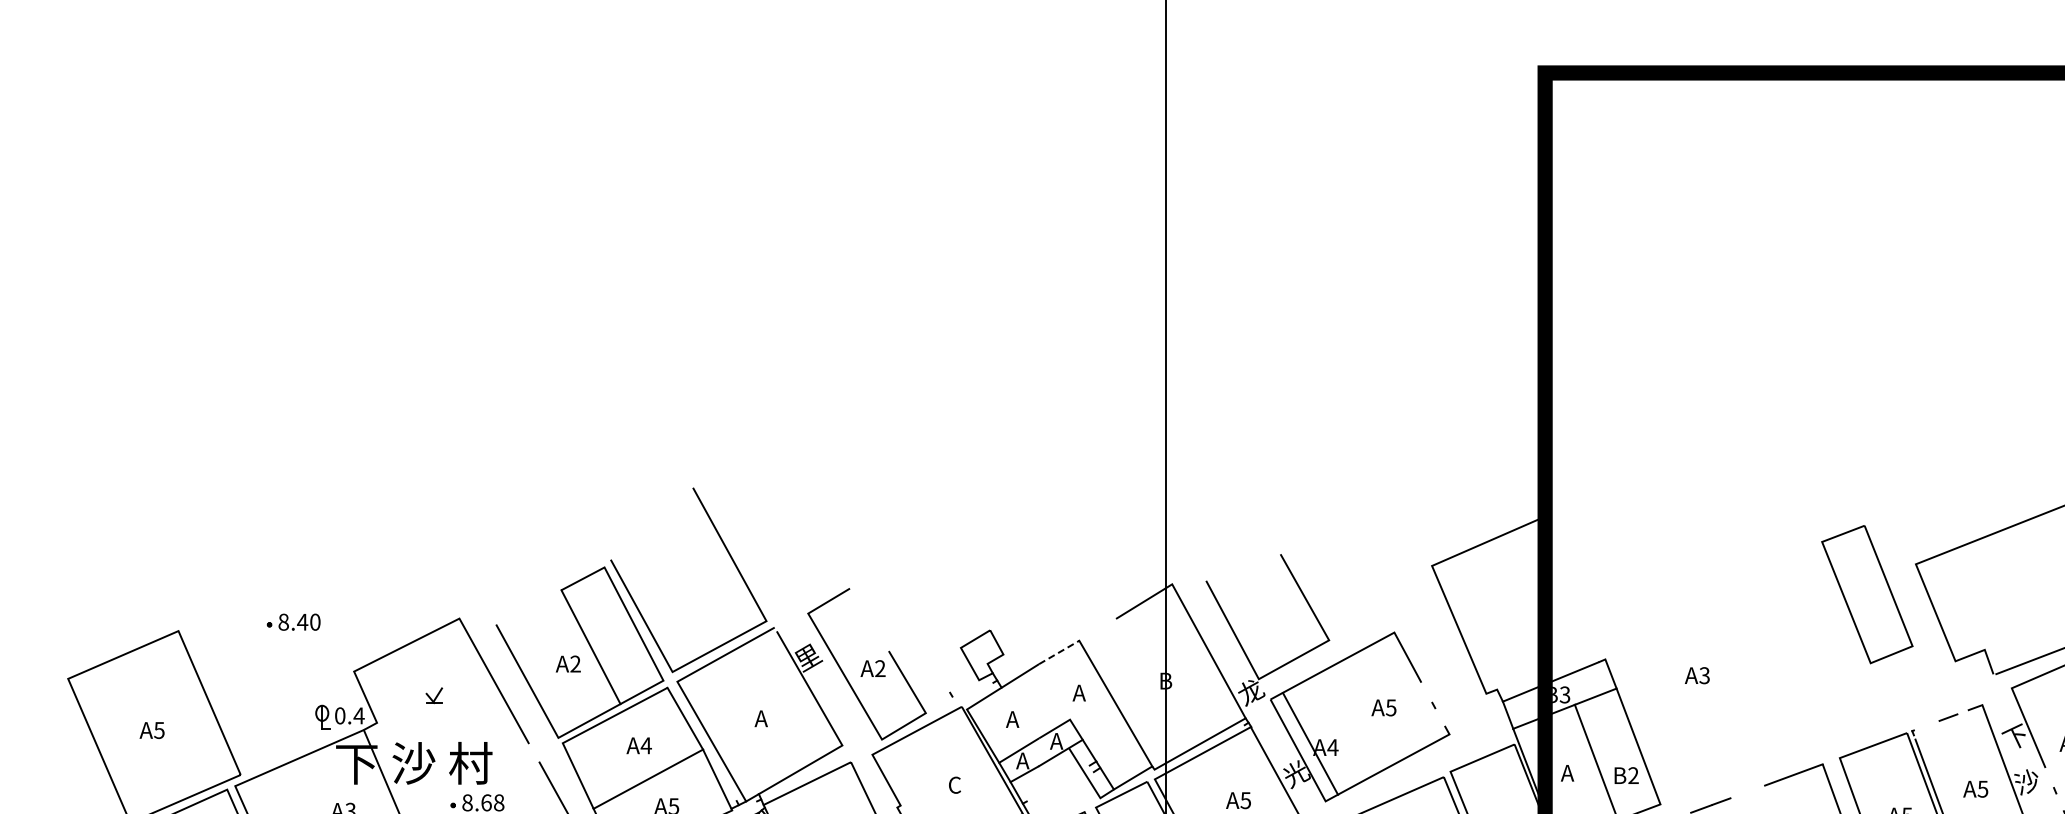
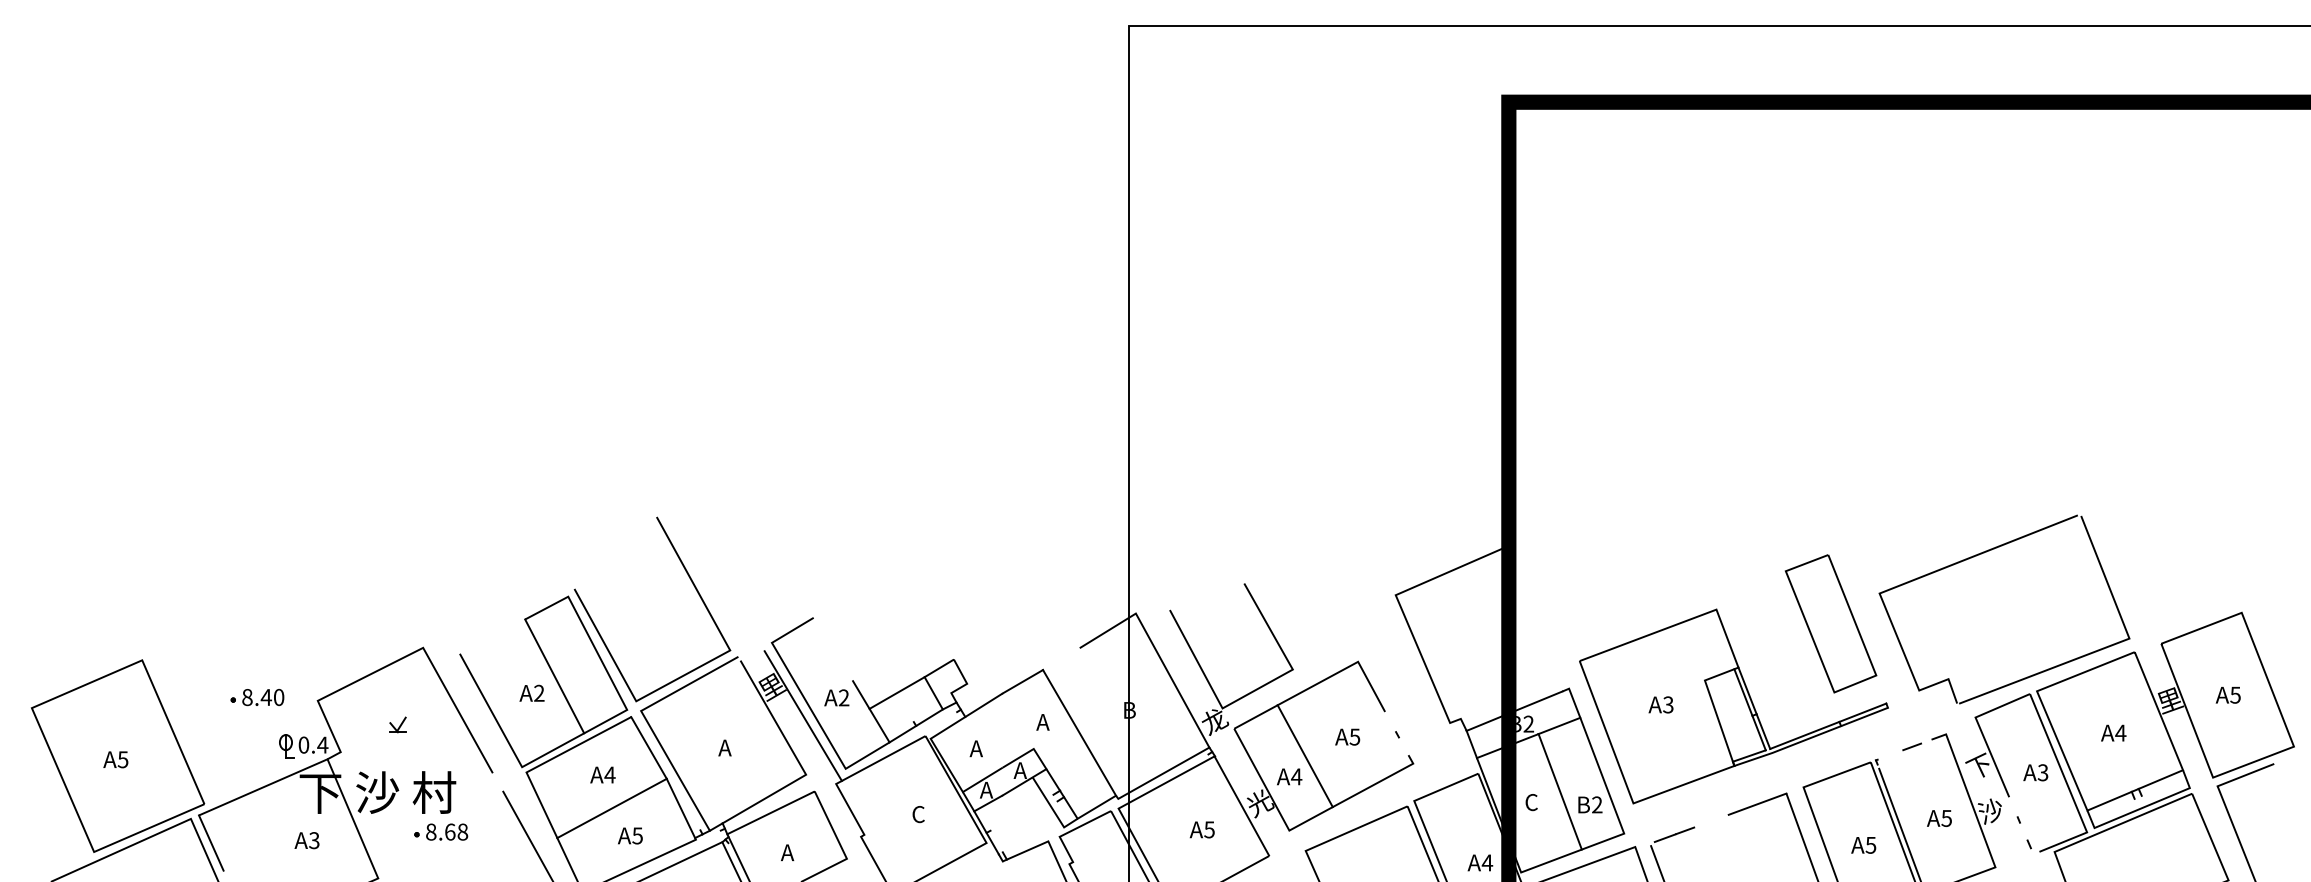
part: (293, 622) -> (257, 697), moved
line: (1059, 652) -> (1023, 681), dashed -> solid
line: (932, 663) -> (896, 692), added
part: (1769, 677) -> (1733, 706), added
line: (838, 686) -> (802, 715), added
text: (1564, 695) -> (1528, 724), B3 -> B2
line: (951, 696) -> (915, 725), added
line: (1309, 744) -> (1304, 756), moved
text: (1566, 773) -> (1530, 802), A -> C

